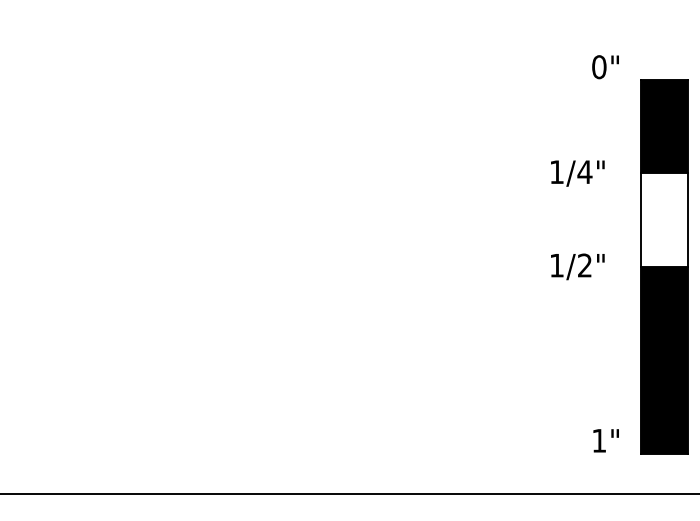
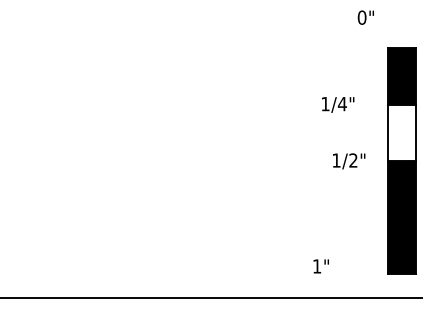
text: (604, 66) -> (365, 17), moved
text: (578, 172) -> (338, 104), moved
text: (604, 440) -> (320, 266), moved

